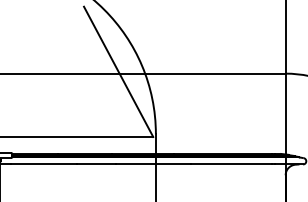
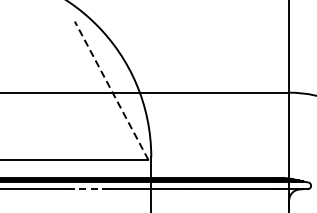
line: (118, 71) -> (111, 90), solid -> dashed
line: (96, 164) -> (88, 189), solid -> dashed

